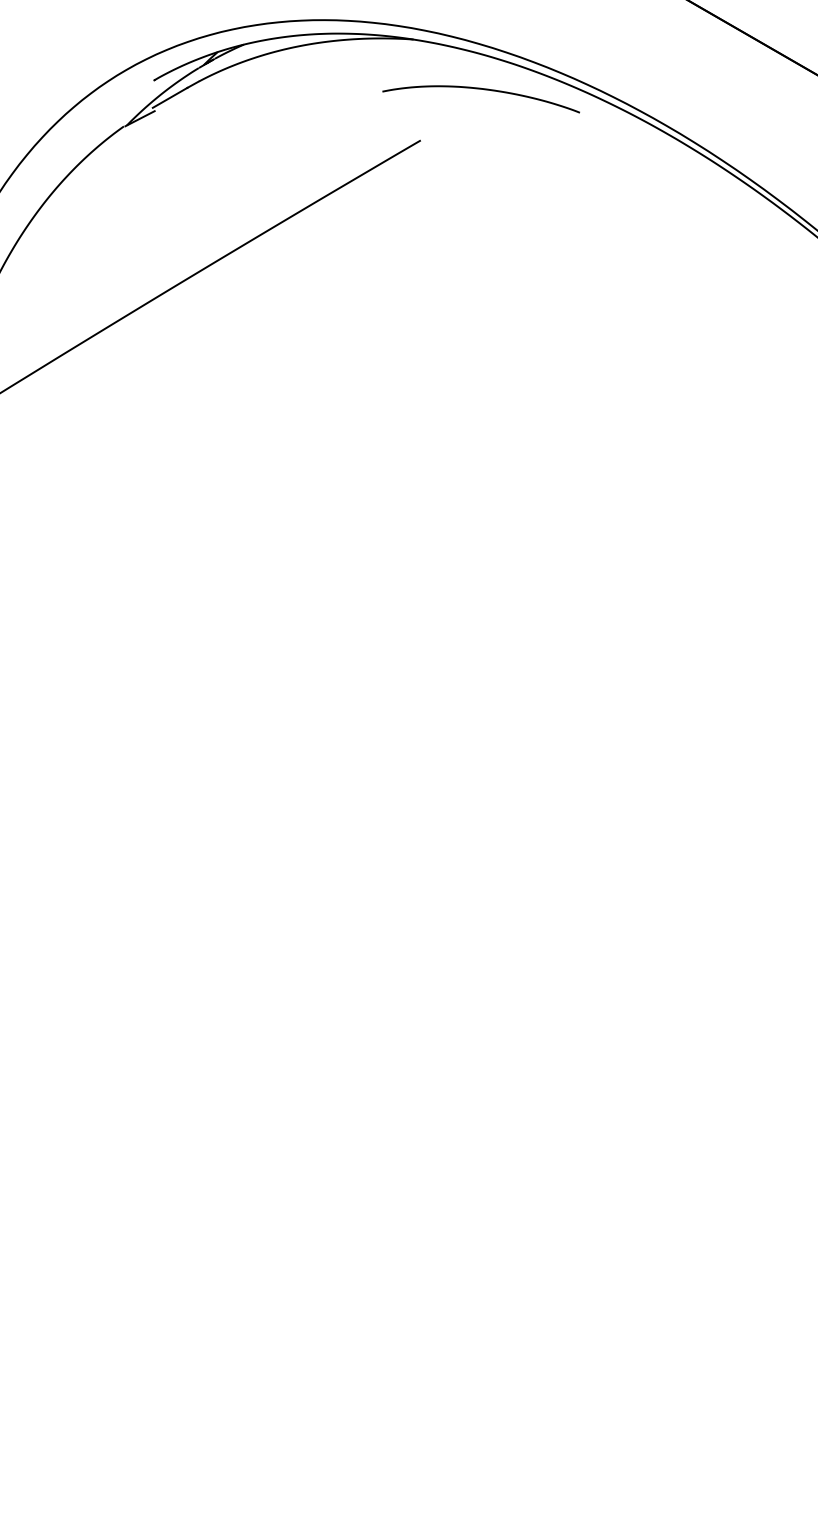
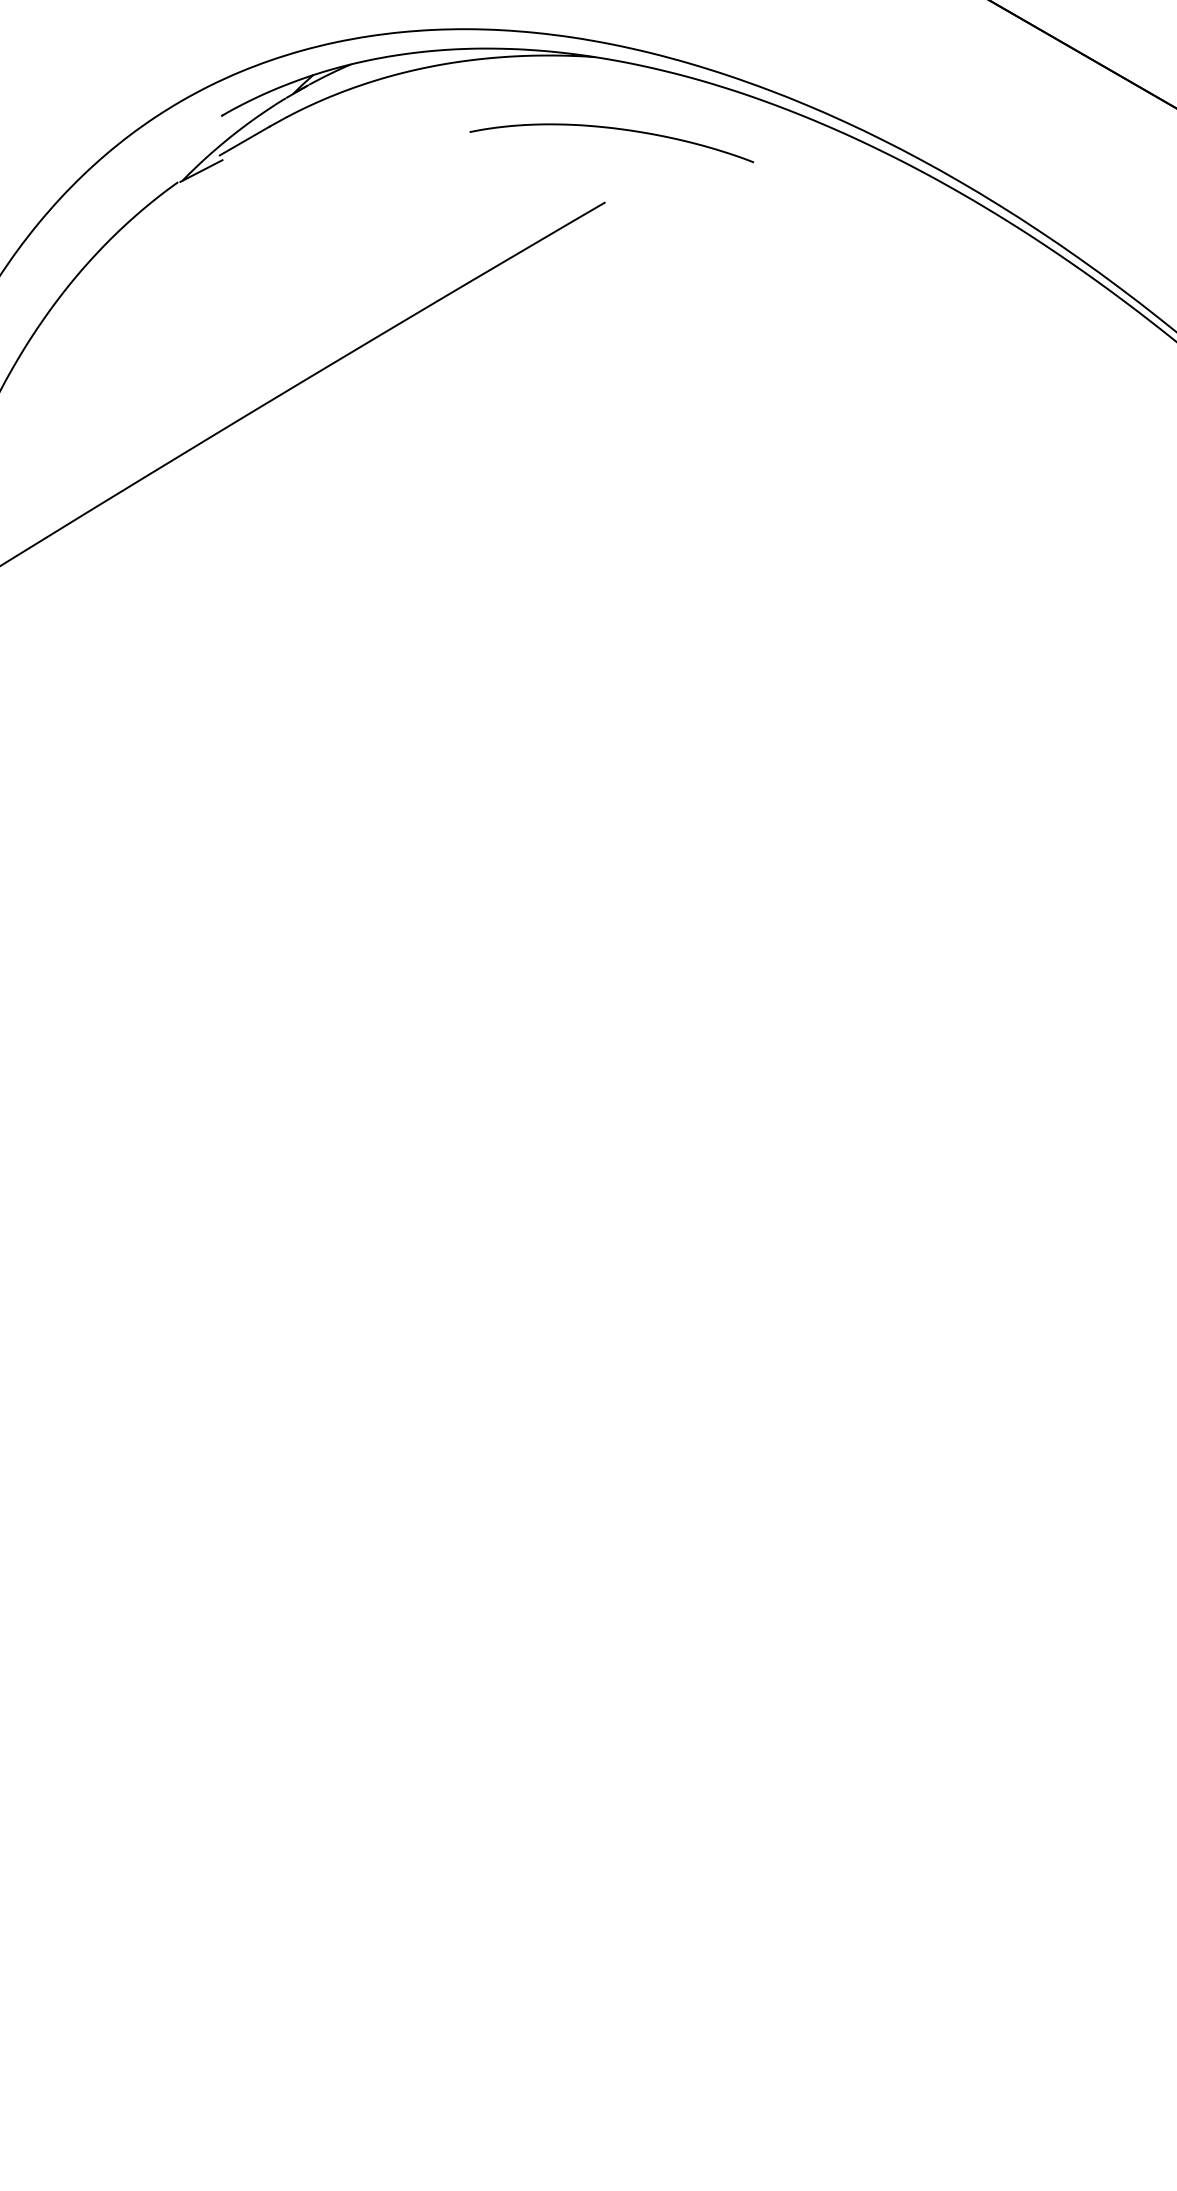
curve: (484, 90) -> (616, 130), moved

